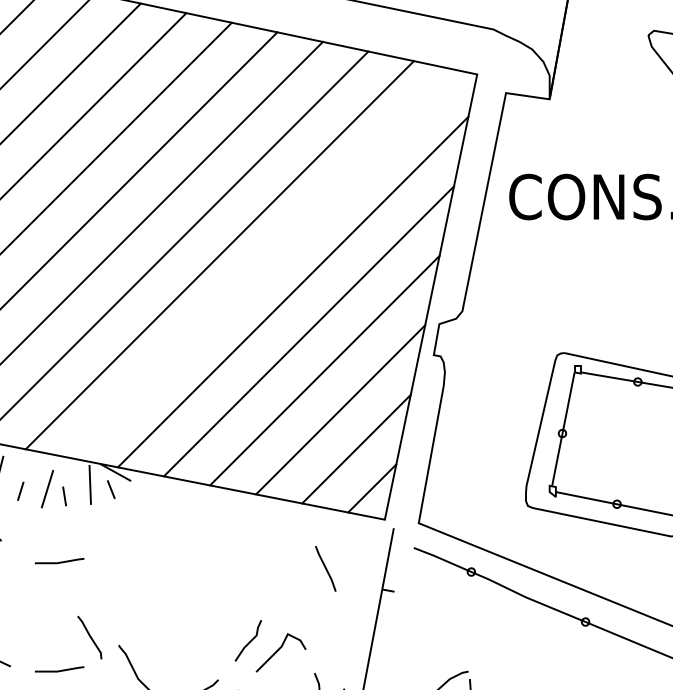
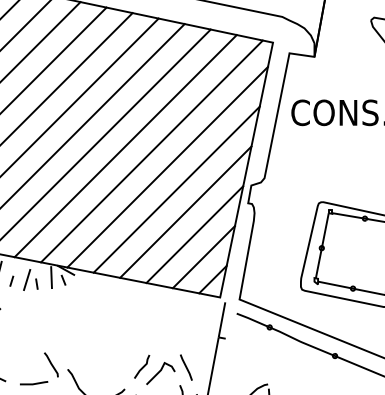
line: (264, 264) -> (151, 151), added
line: (60, 561) -> (34, 321), removed
line: (326, 568) -> (186, 367), moved

